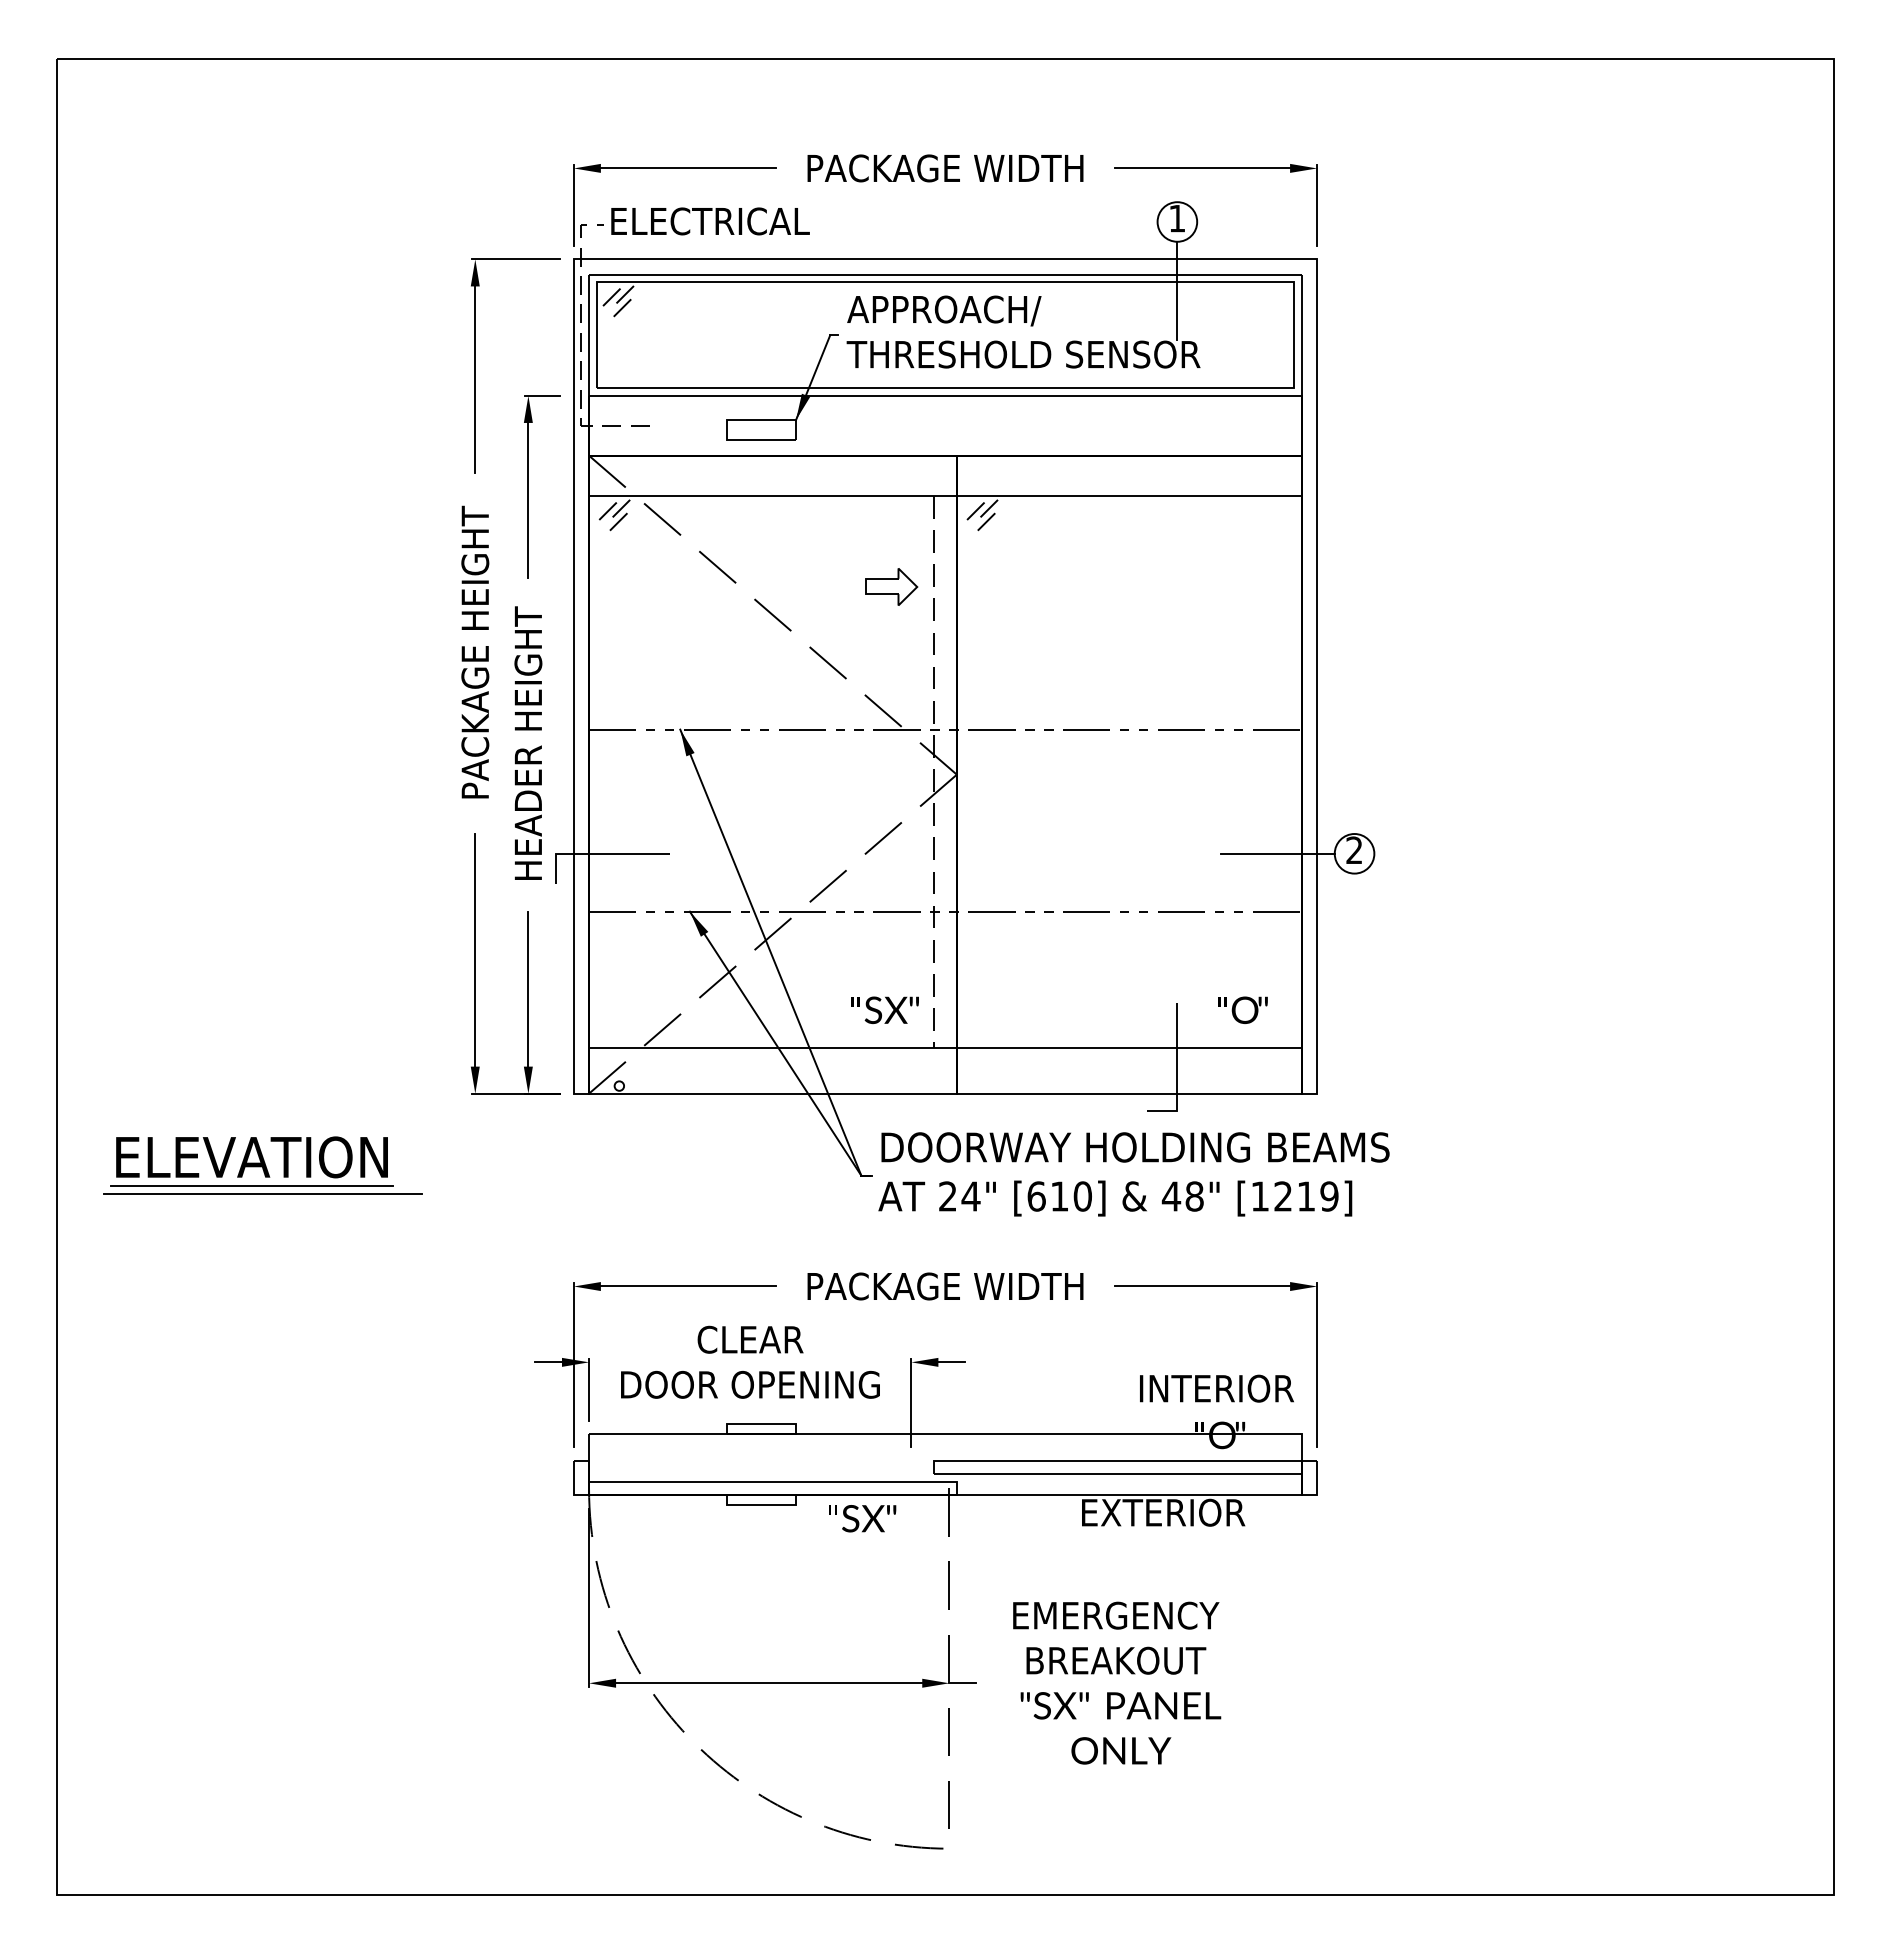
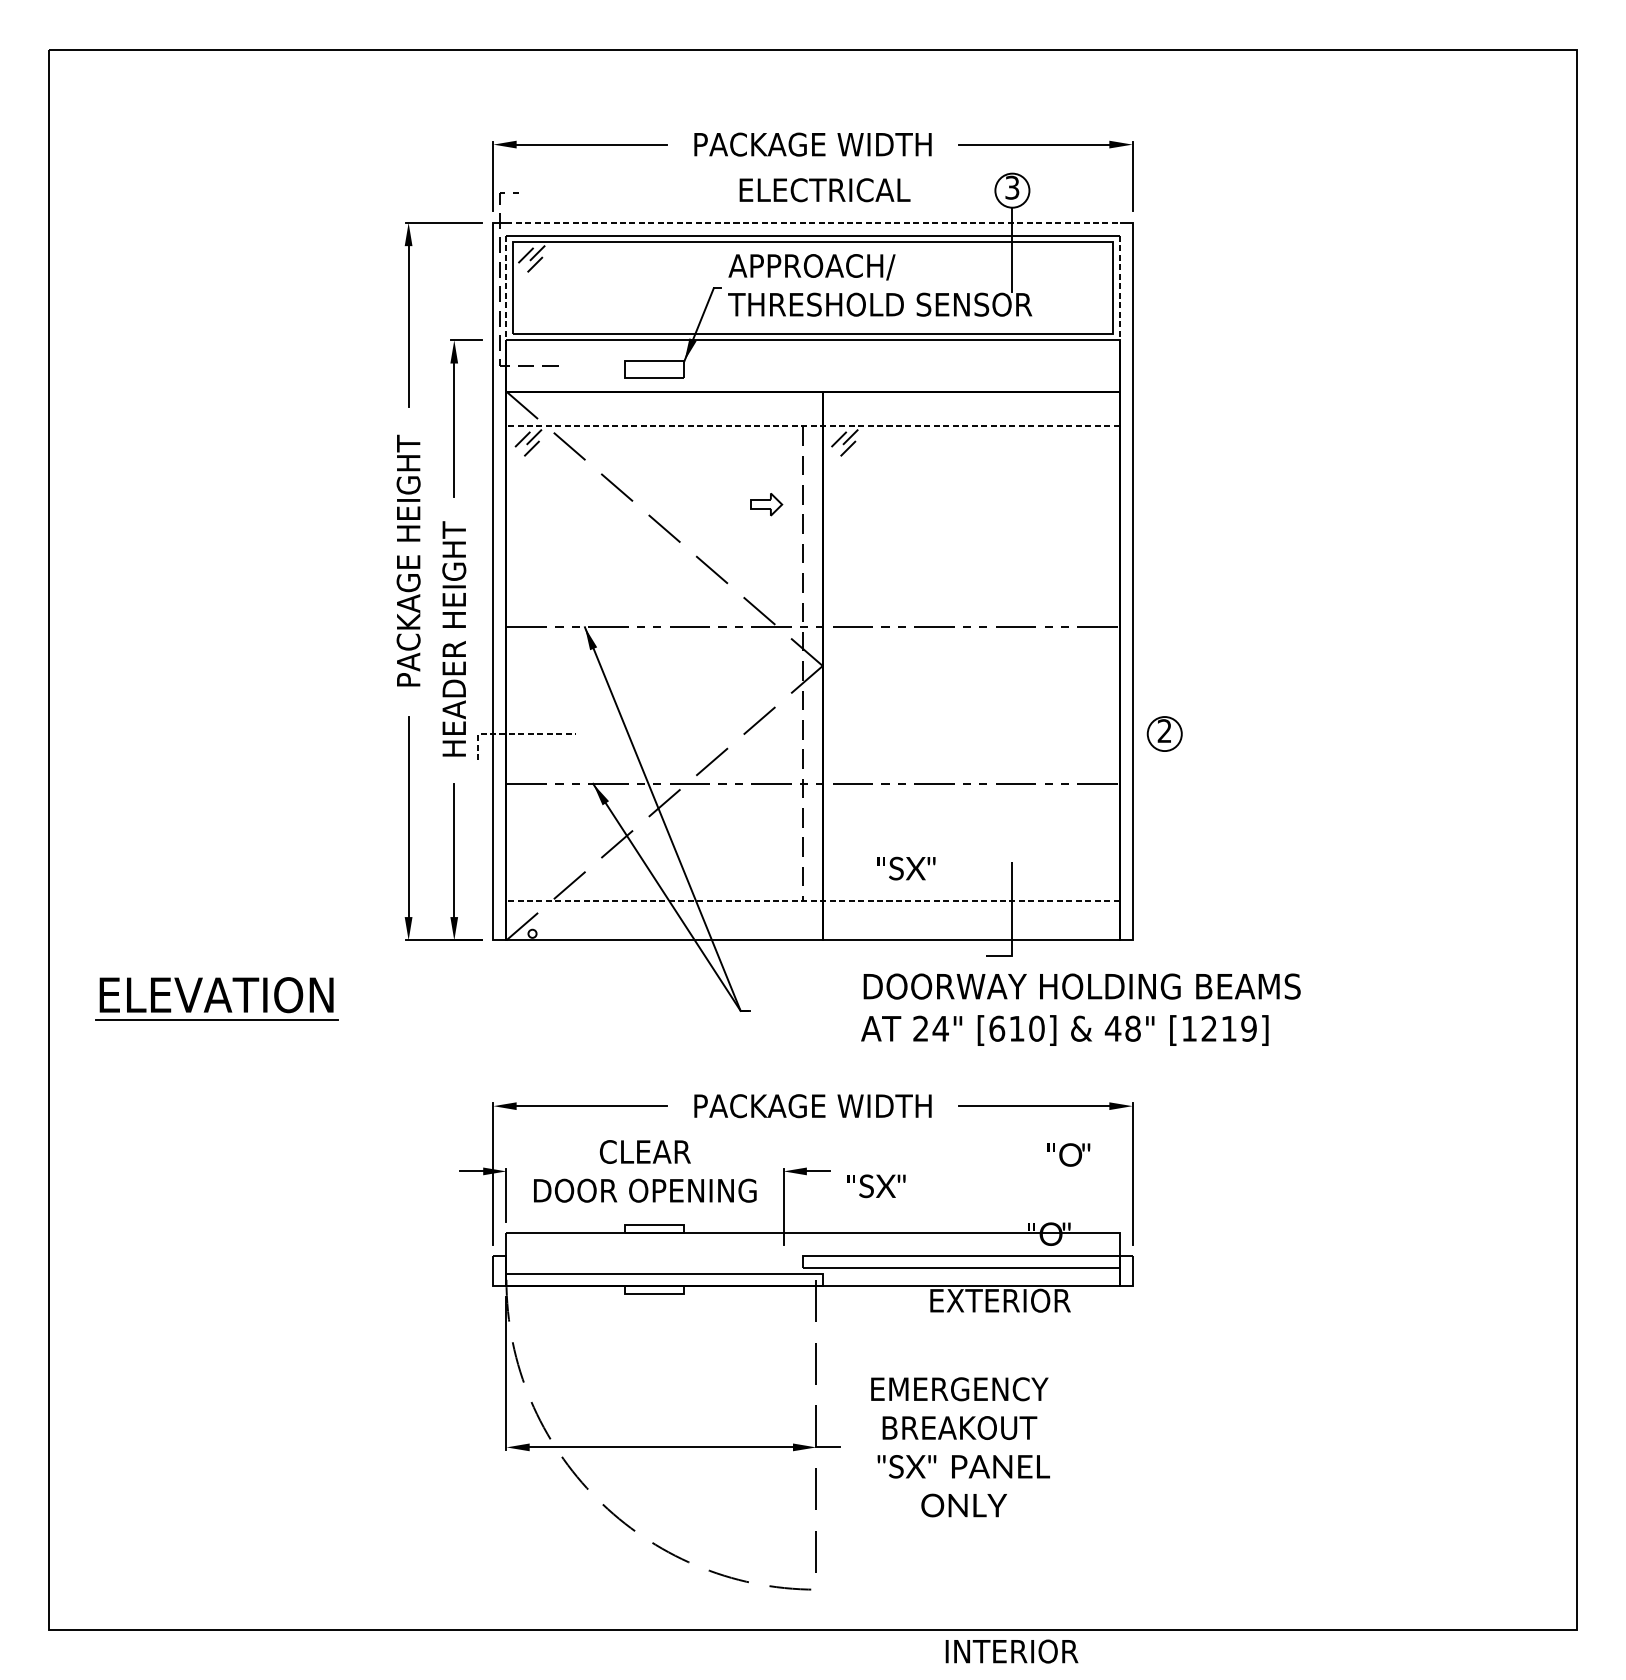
text: (1177, 218) -> (1012, 187), 1 -> 3
text: (710, 221) -> (825, 190), moved
line: (945, 259) -> (813, 222), solid -> dashed
line: (589, 335) -> (506, 288), solid -> dashed
line: (1301, 335) -> (1119, 288), solid -> dashed
line: (945, 496) -> (813, 426), solid -> dashed
part: (891, 586) -> (766, 504), size x0.7
line: (597, 853) -> (513, 733), solid -> dashed
line: (1277, 853) -> (1098, 733), removed
text: (884, 1009) -> (905, 867), moved
text: (1242, 1009) -> (1068, 1154), moved
line: (945, 1048) -> (813, 901), solid -> dashed
text: (1133, 1174) -> (1080, 1009), moved
line: (262, 1193) -> (225, 1026), removed
text: (1216, 1388) -> (1011, 1651), moved
text: (862, 1518) -> (876, 1186), moved

